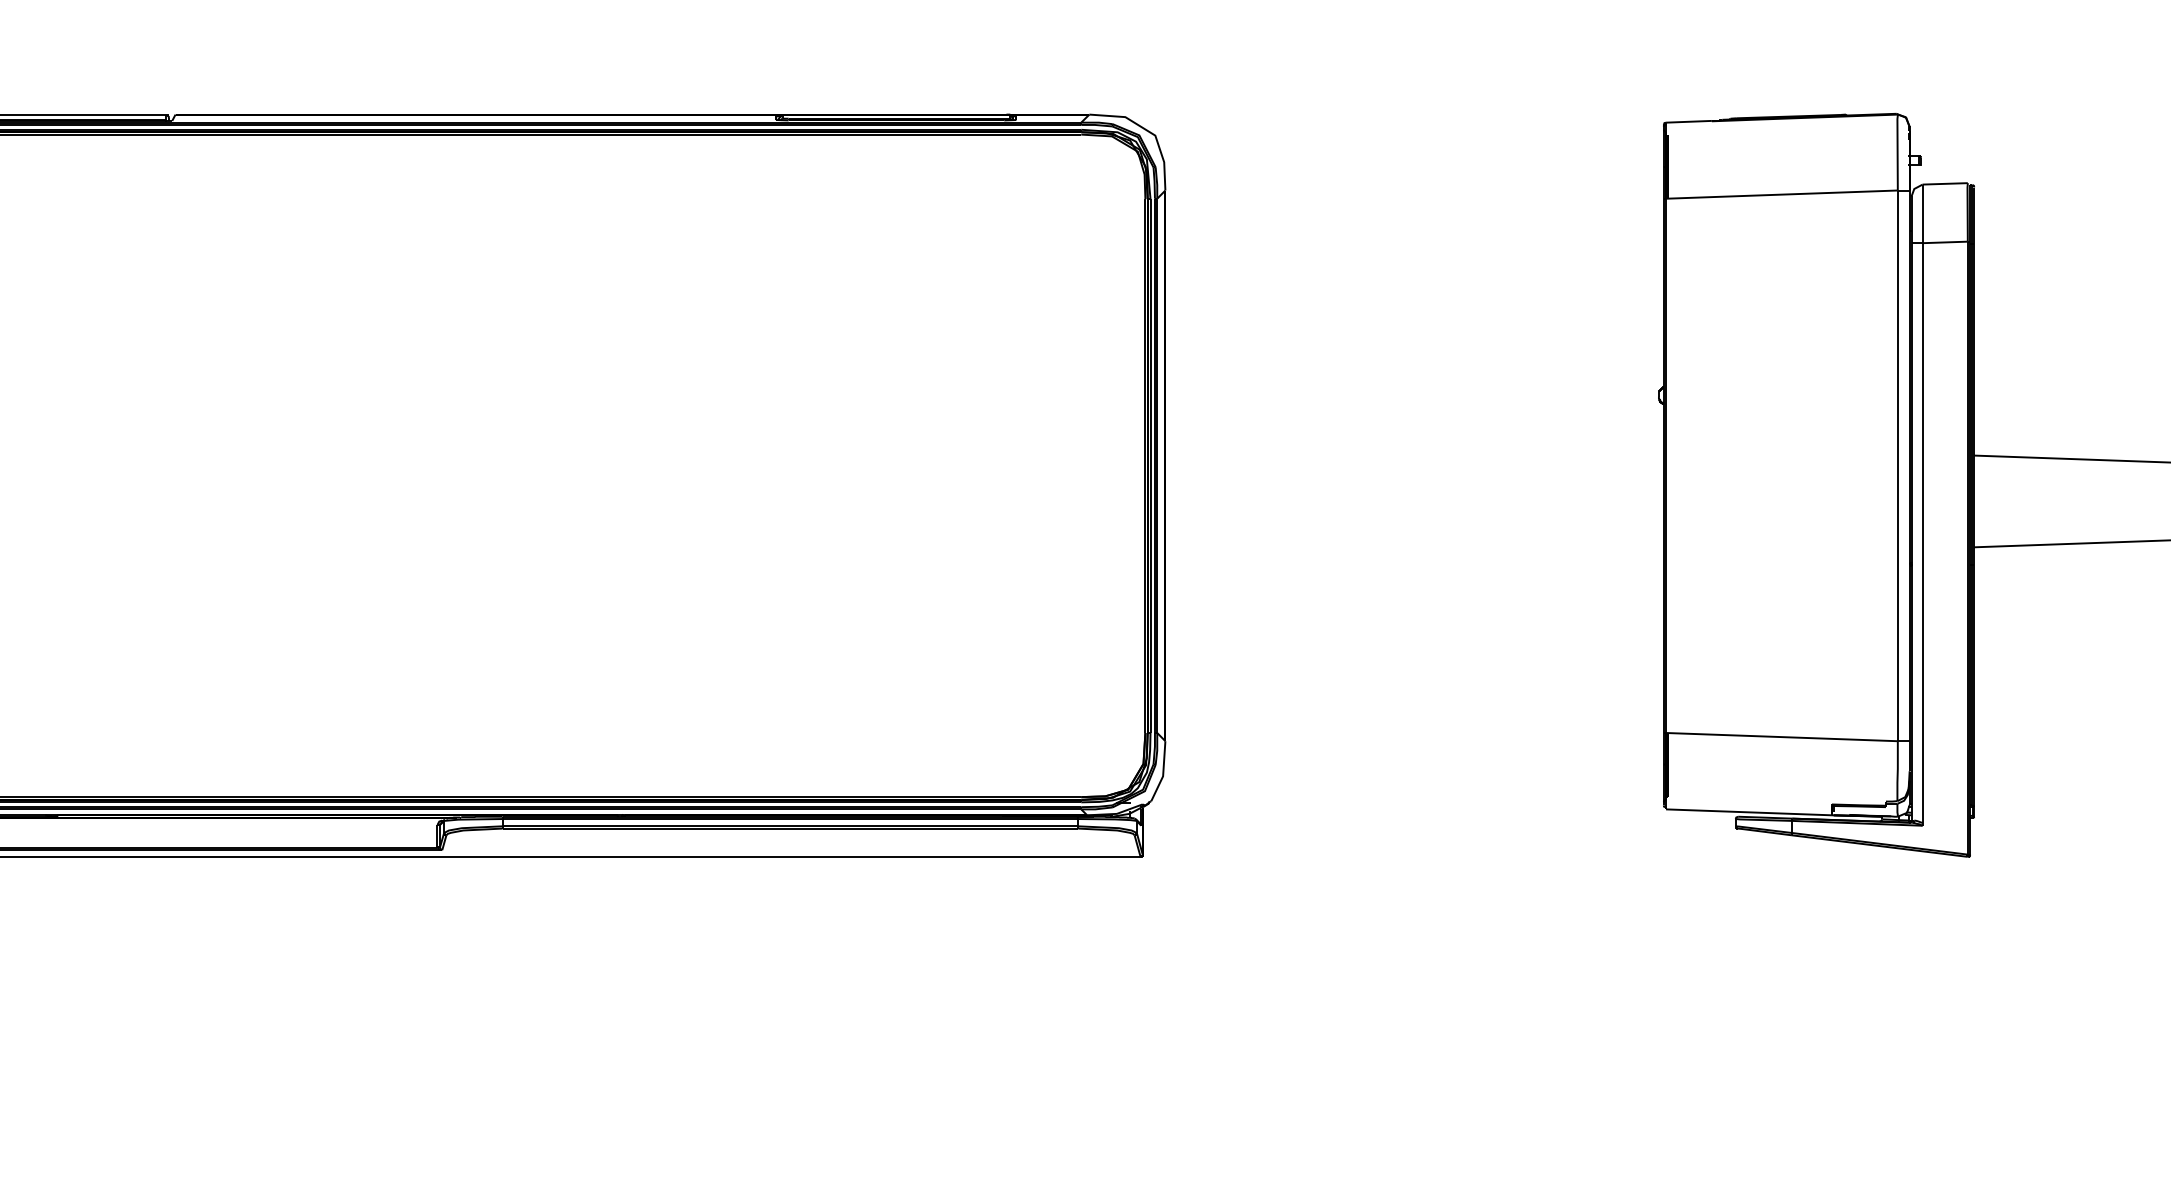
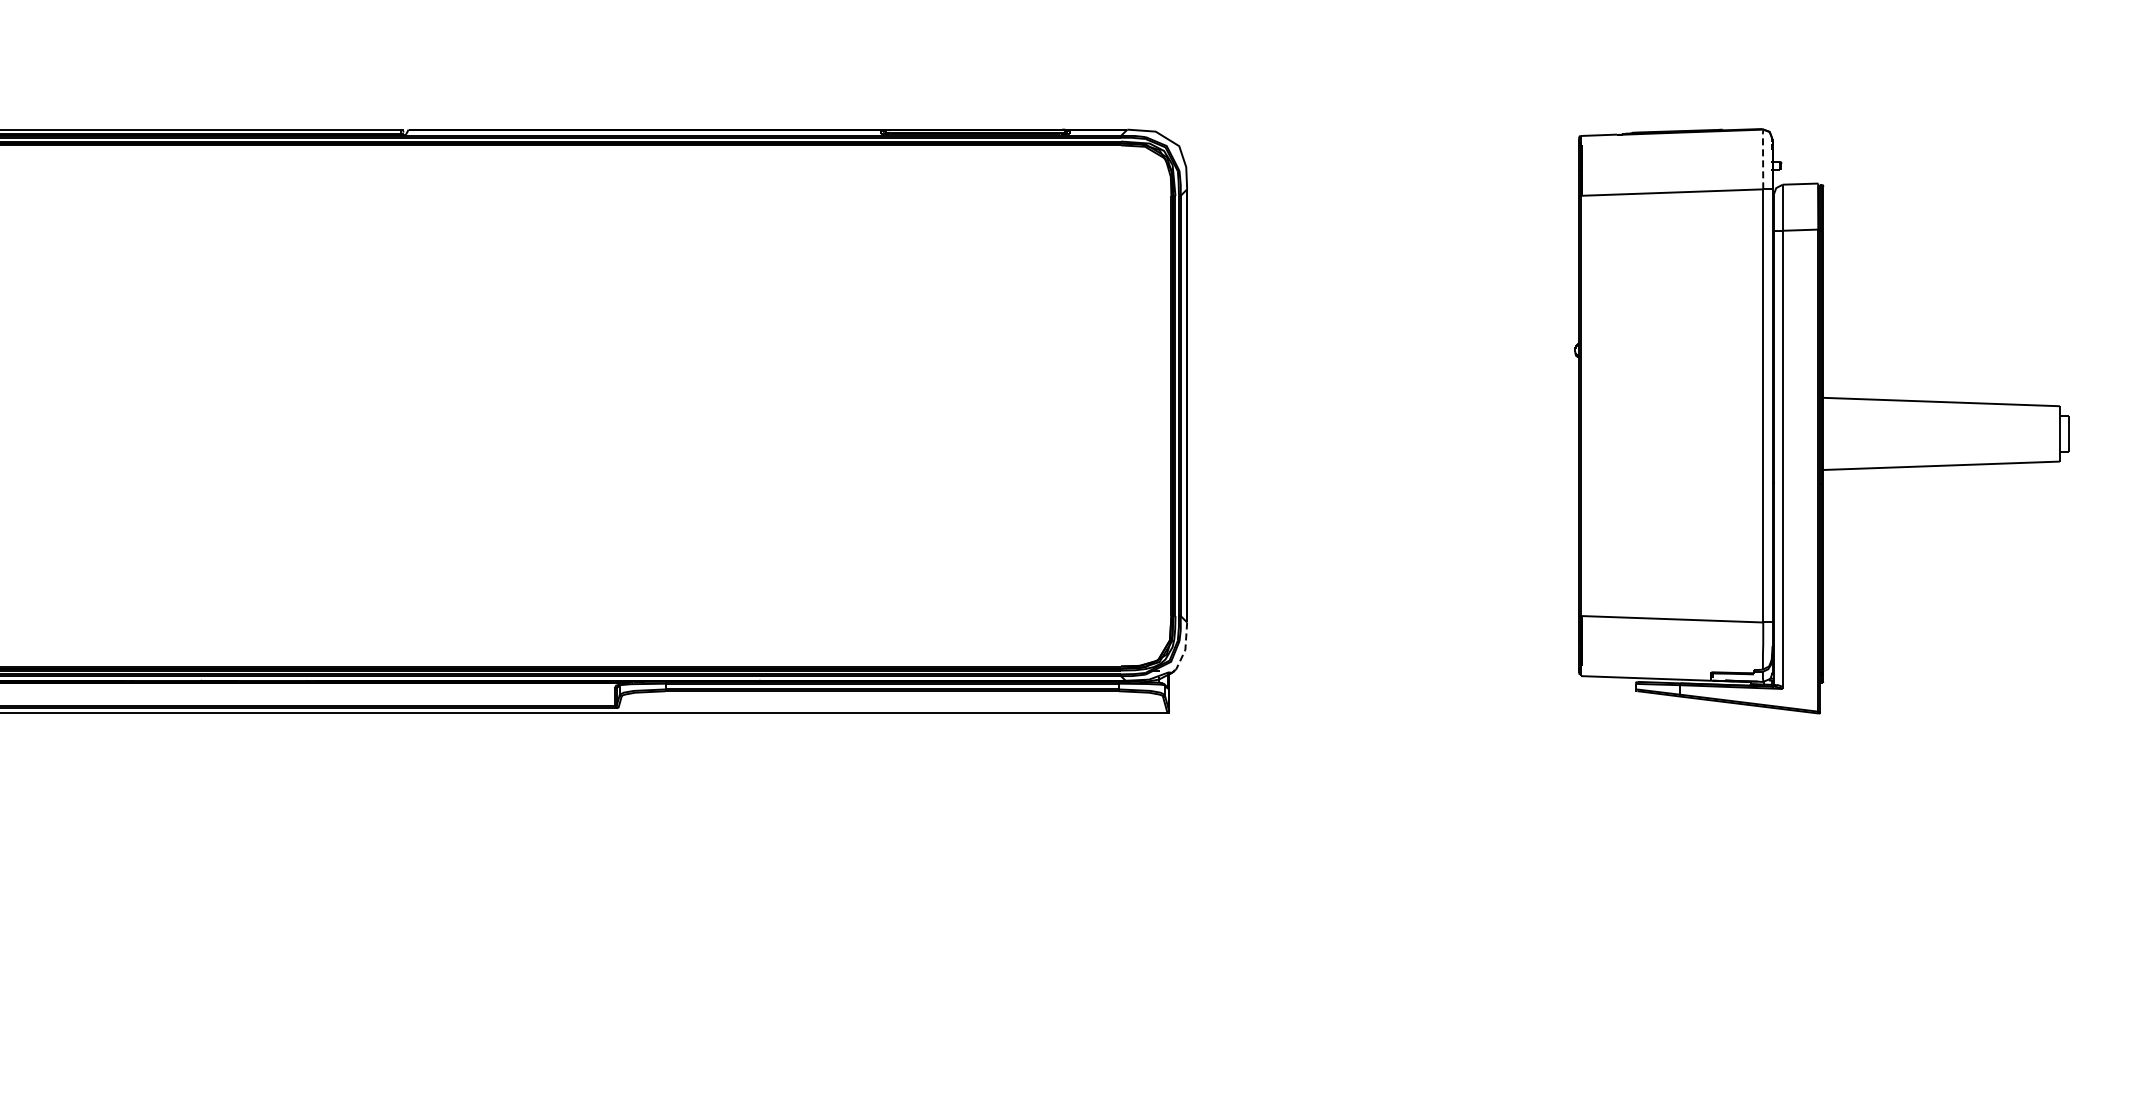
line: (1898, 150) -> (1763, 157), solid -> dashed
line: (1163, 774) -> (1185, 648), solid -> dashed

